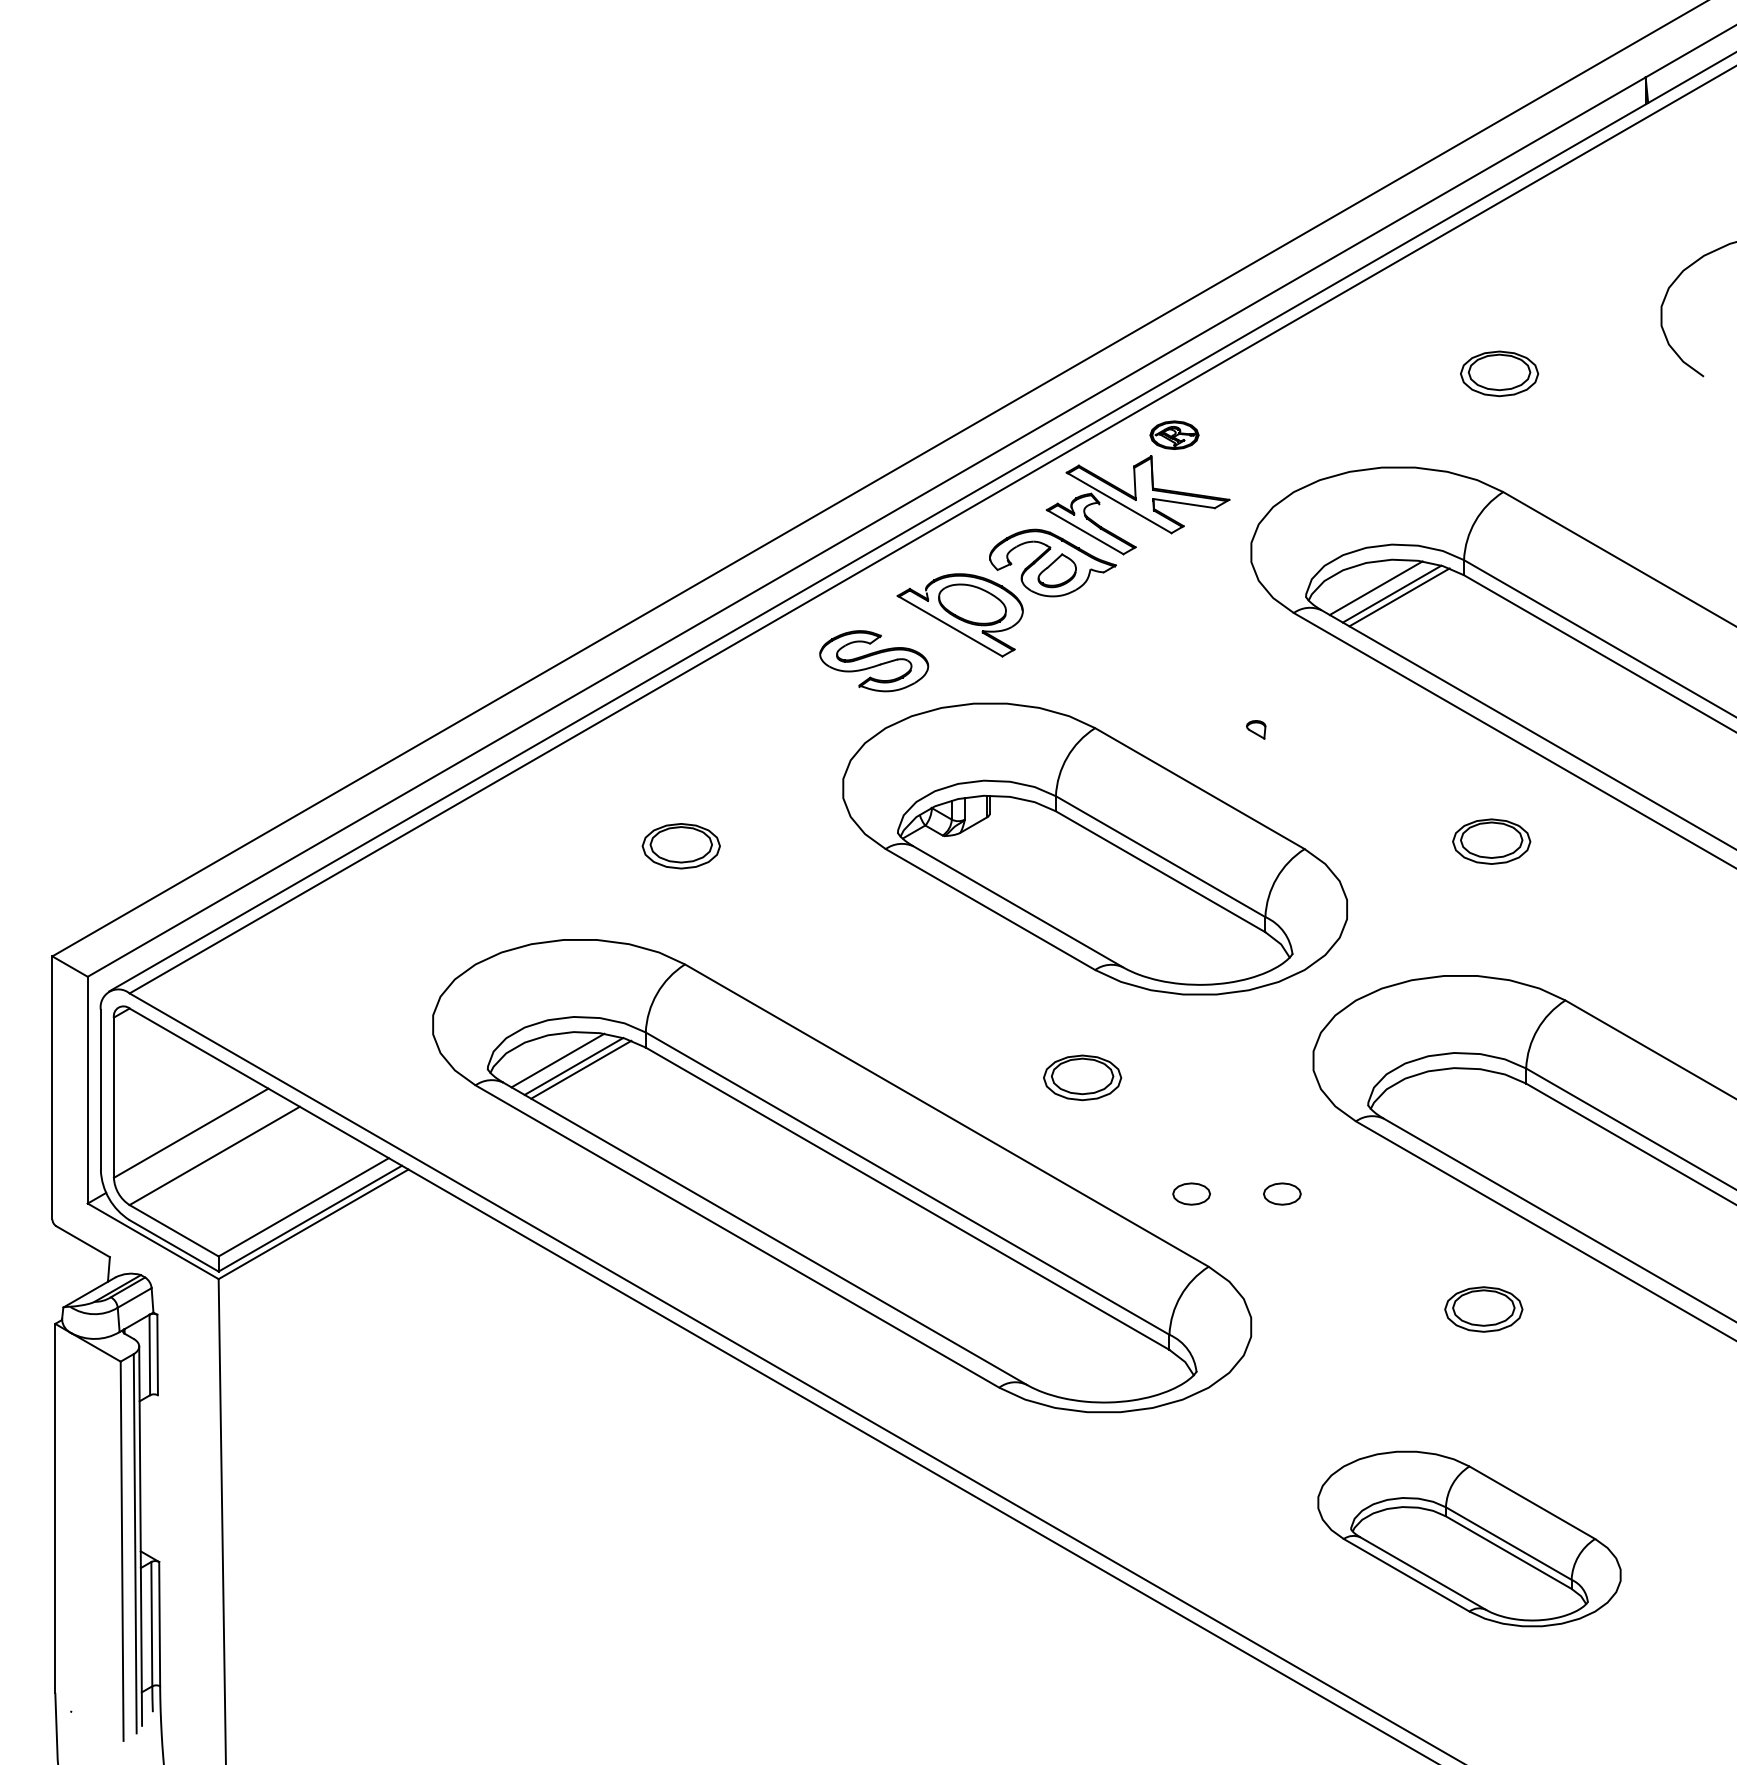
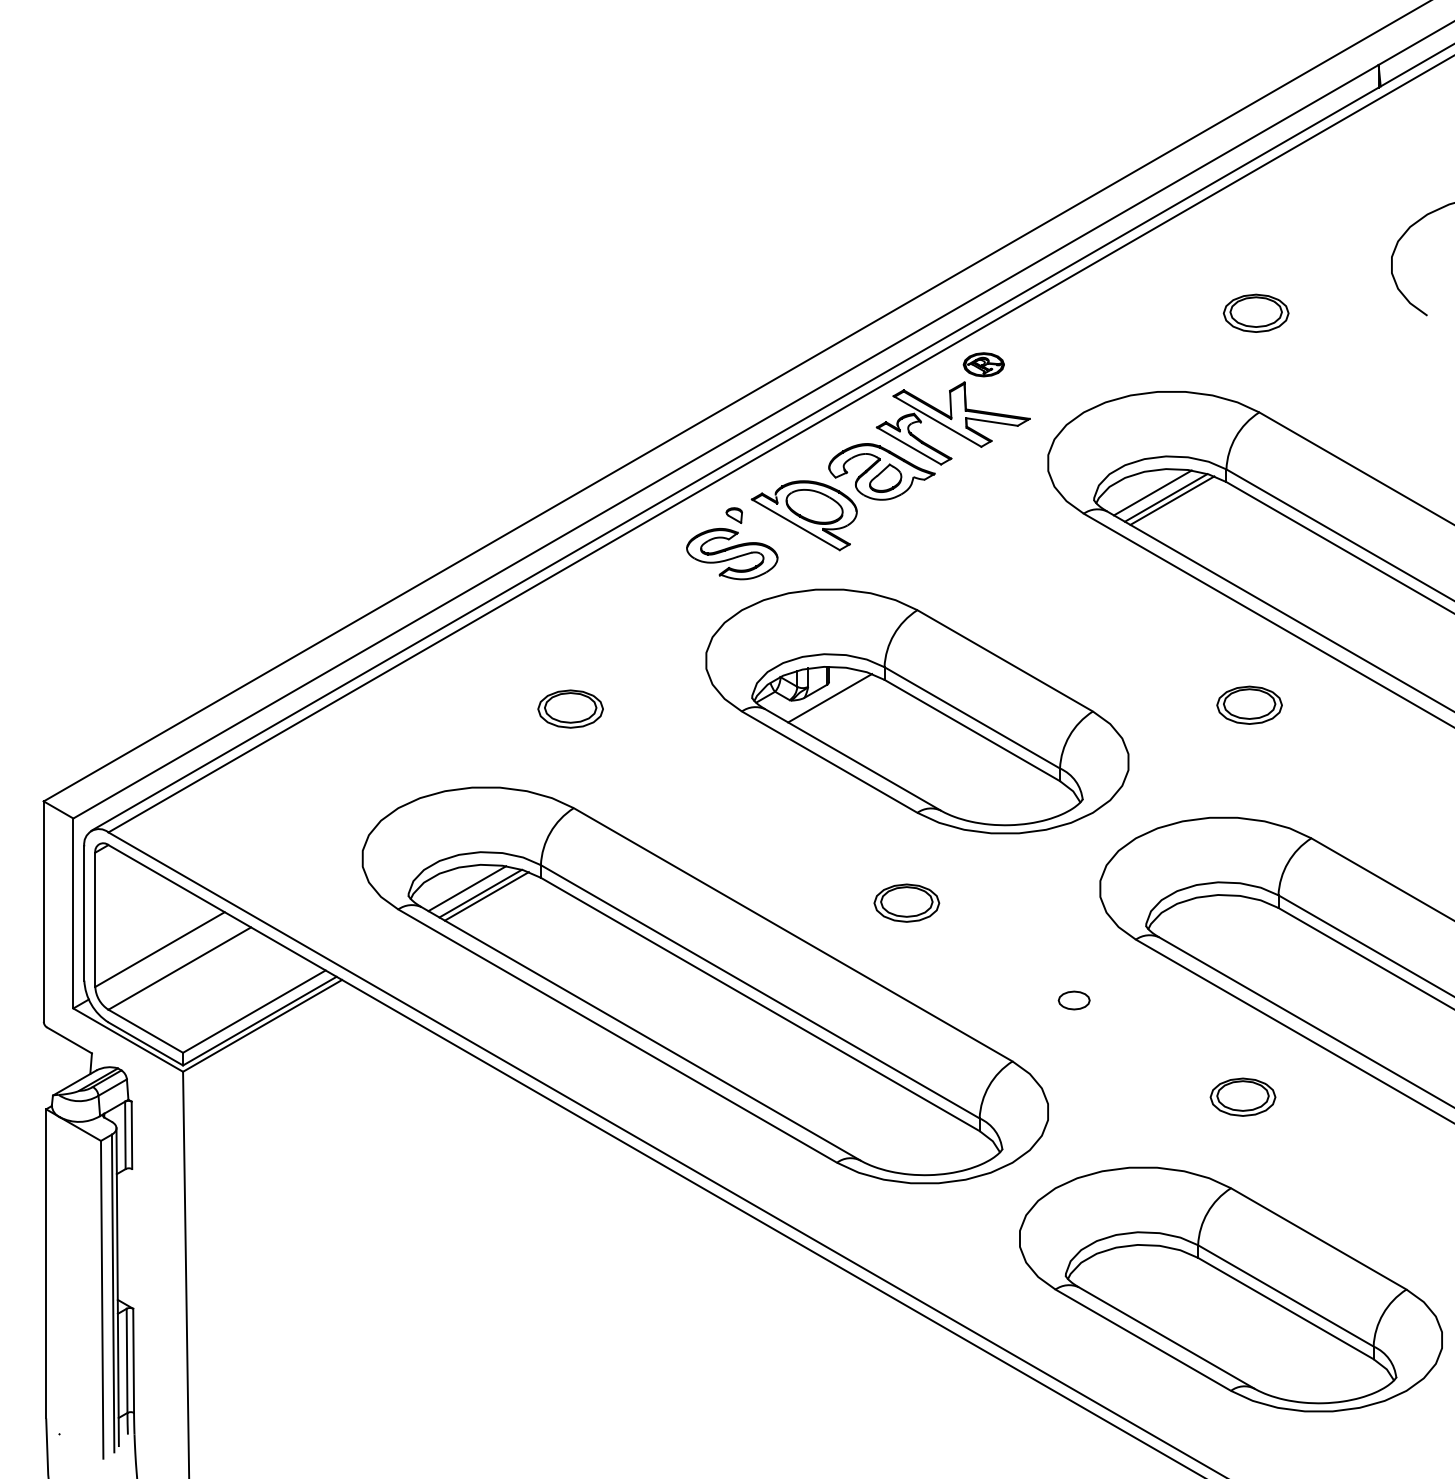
part: (1255, 729) -> (733, 515), moved
line: (991, 833) -> (830, 698), added
part: (1190, 1194) -> (997, 1000), removed
part: (1468, 1538) -> (1230, 1289), size x1.67

